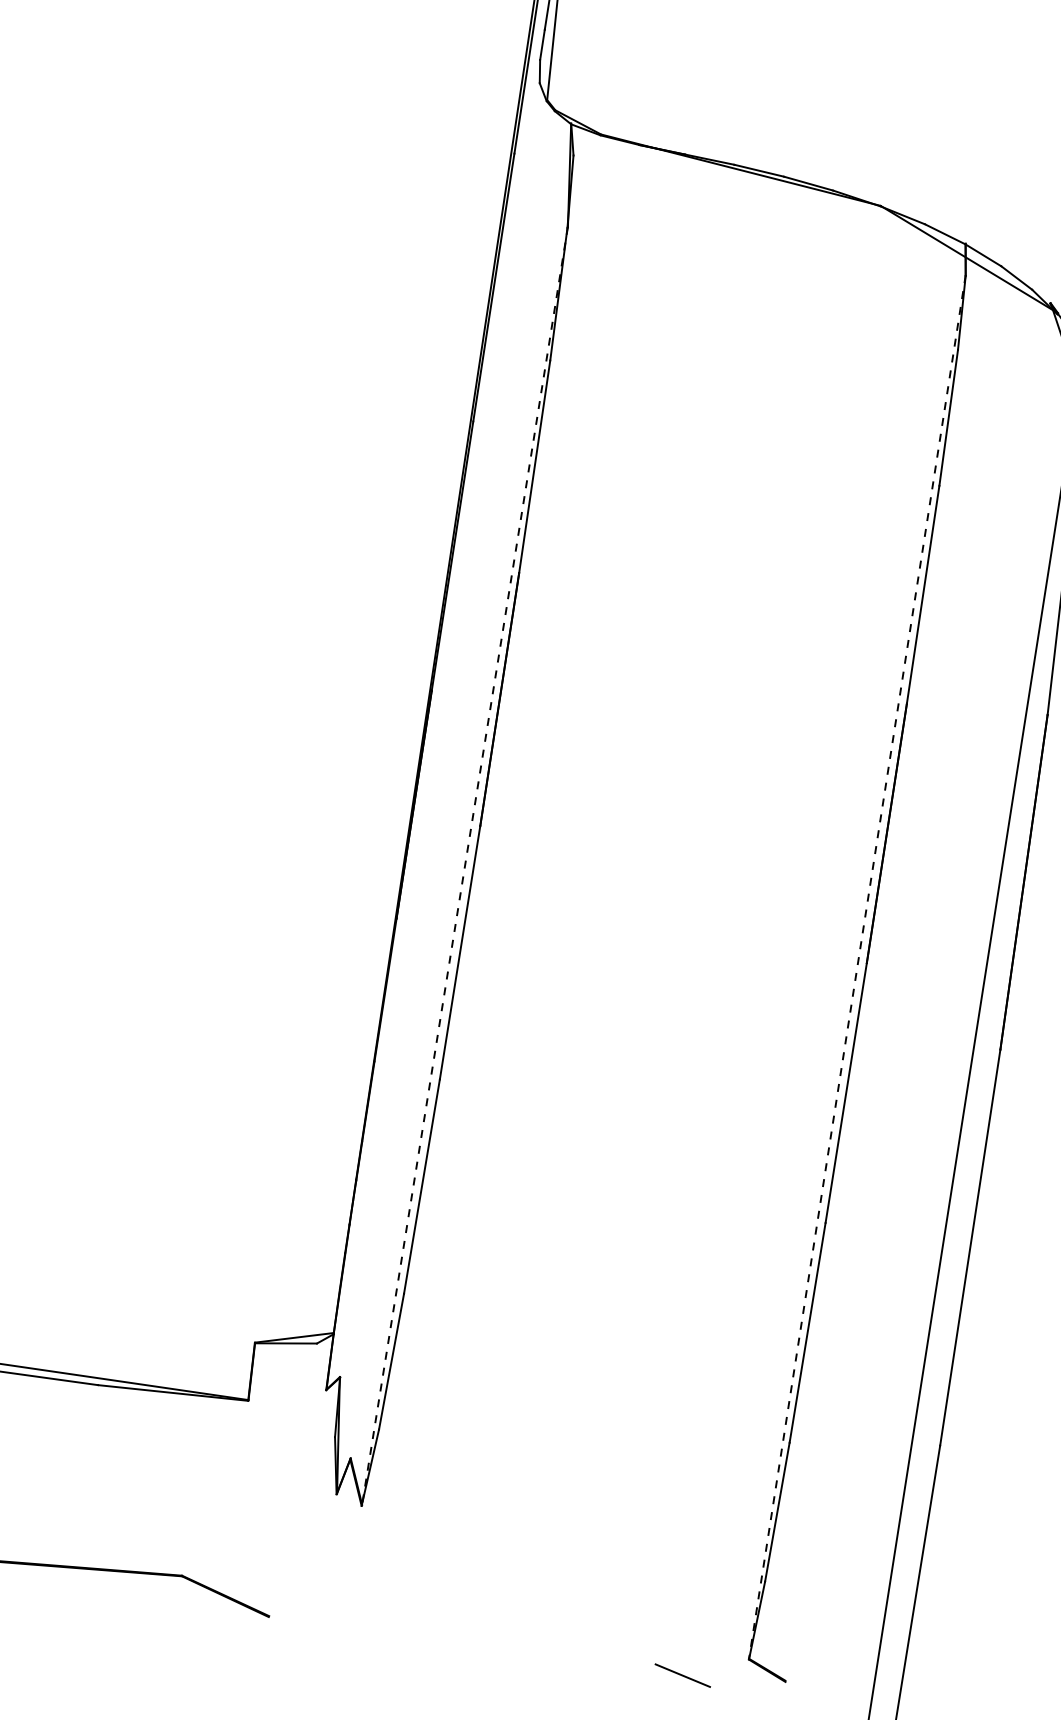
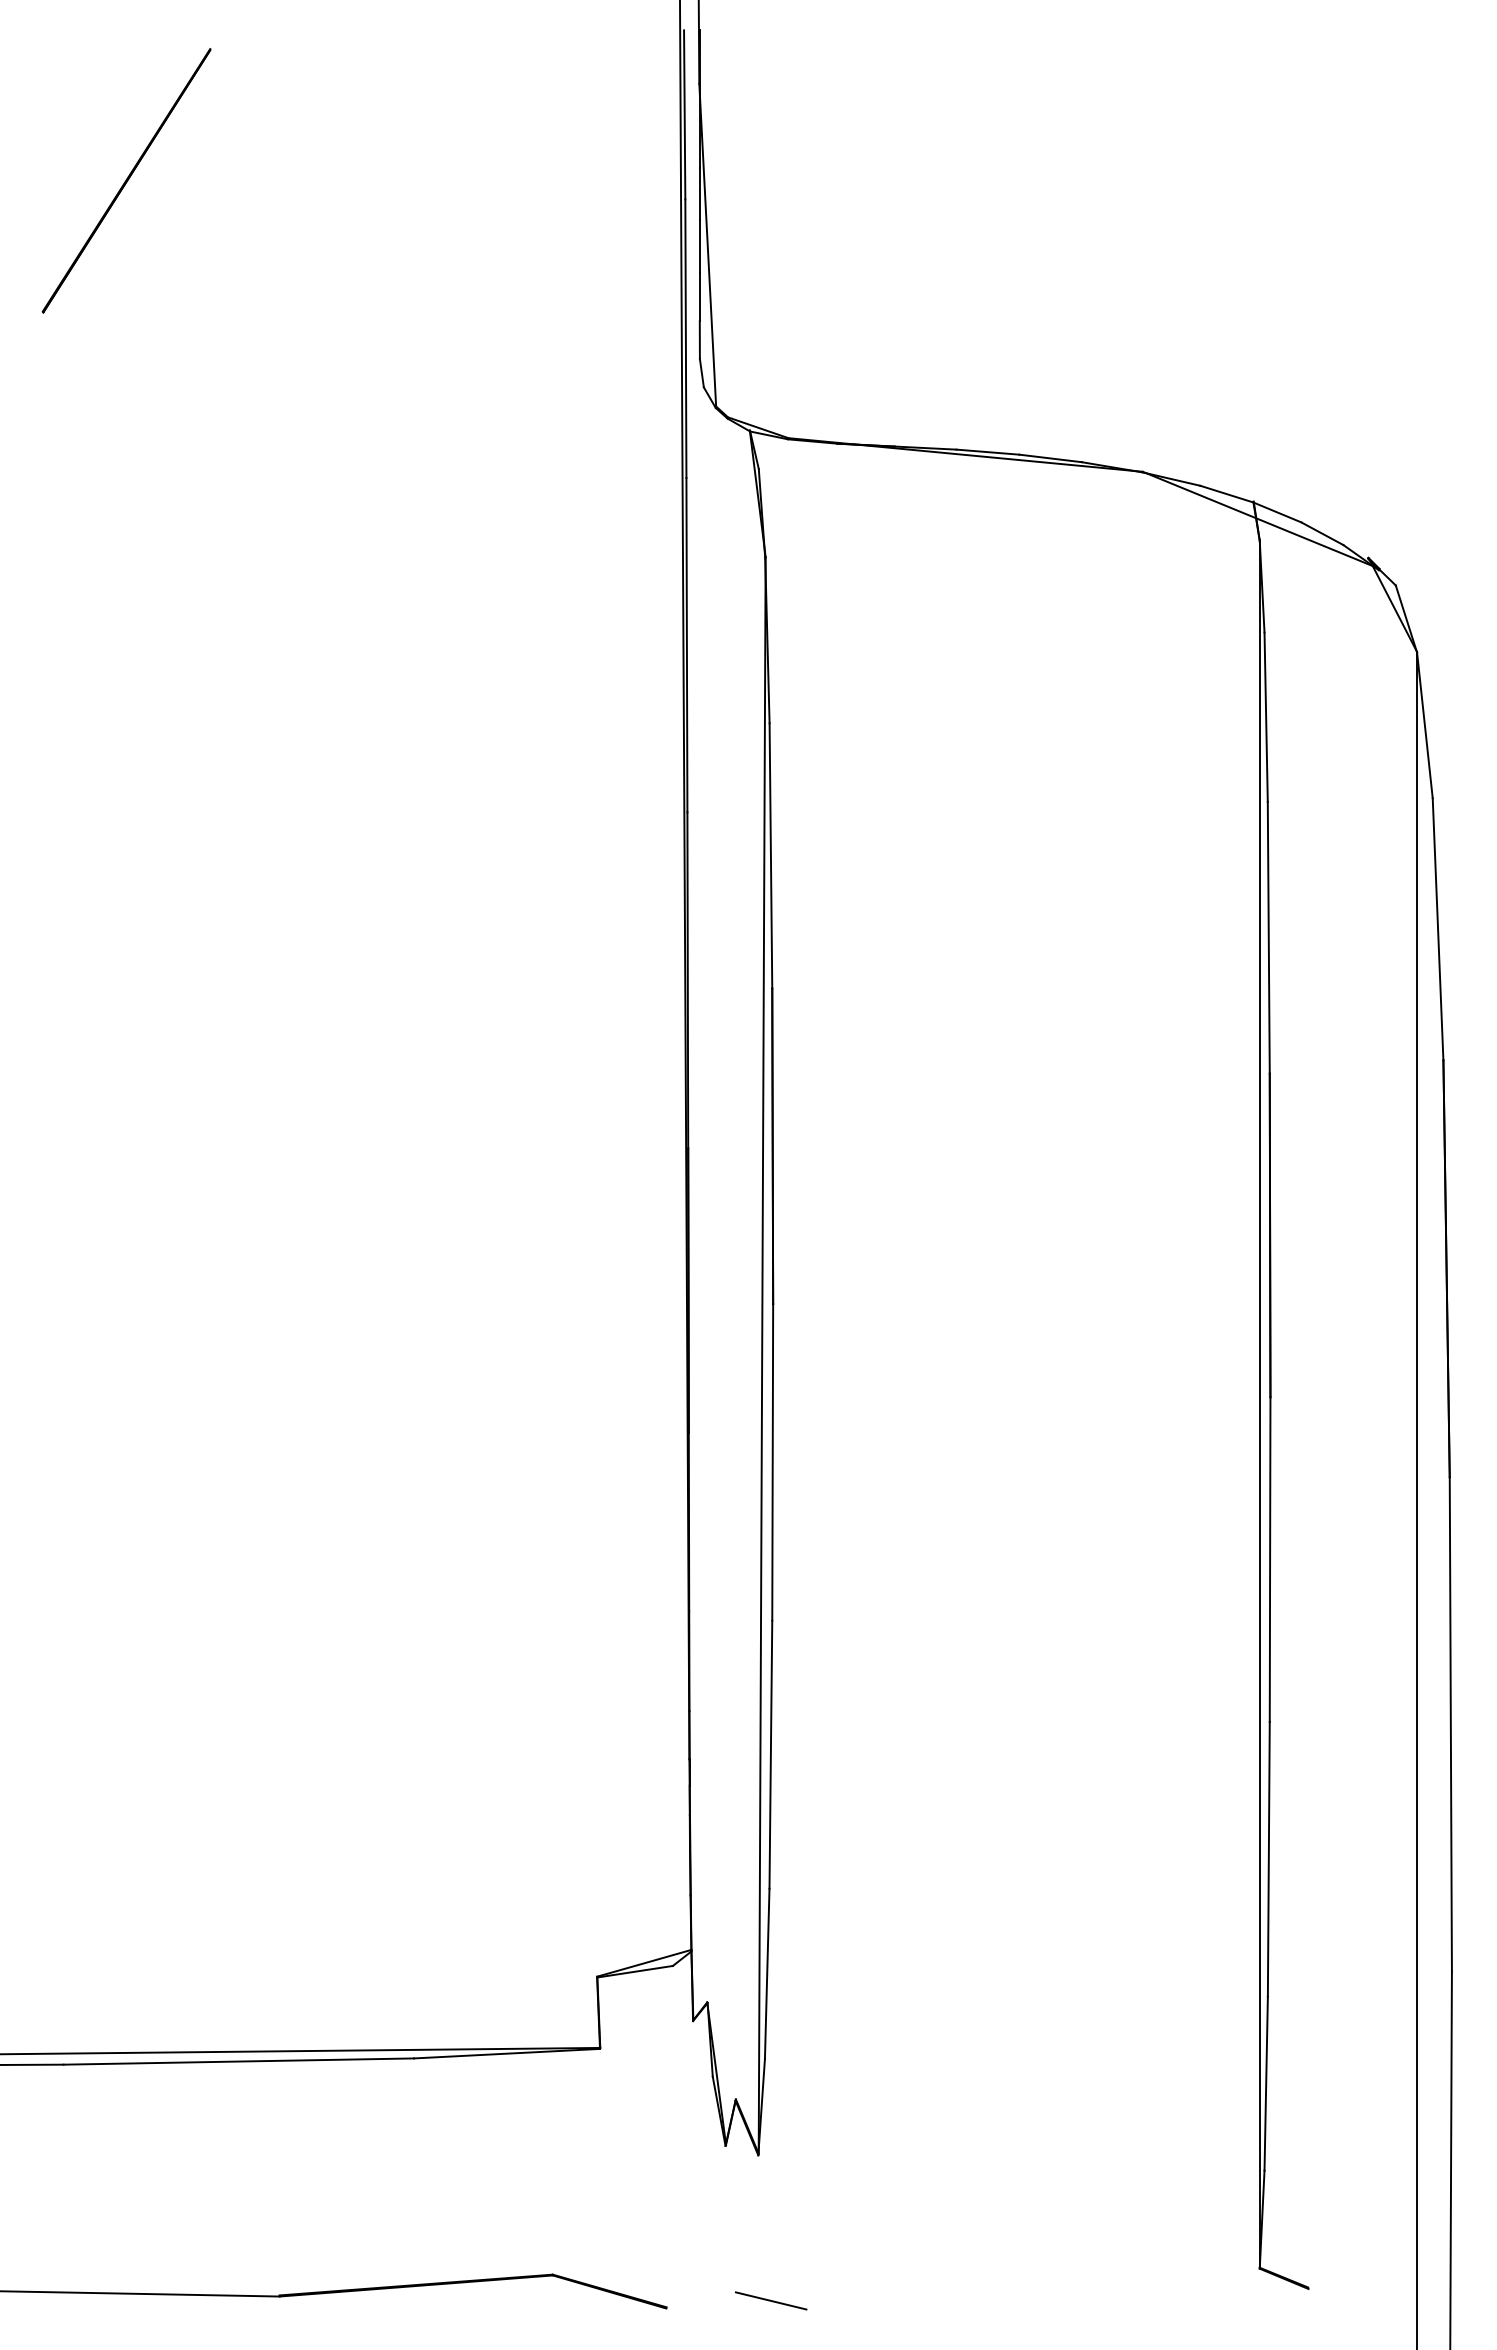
line: (465, 865) -> (762, 1355), dashed -> solid
line: (857, 966) -> (1259, 1403), dashed -> solid
line: (683, 1675) -> (771, 2300), moved

